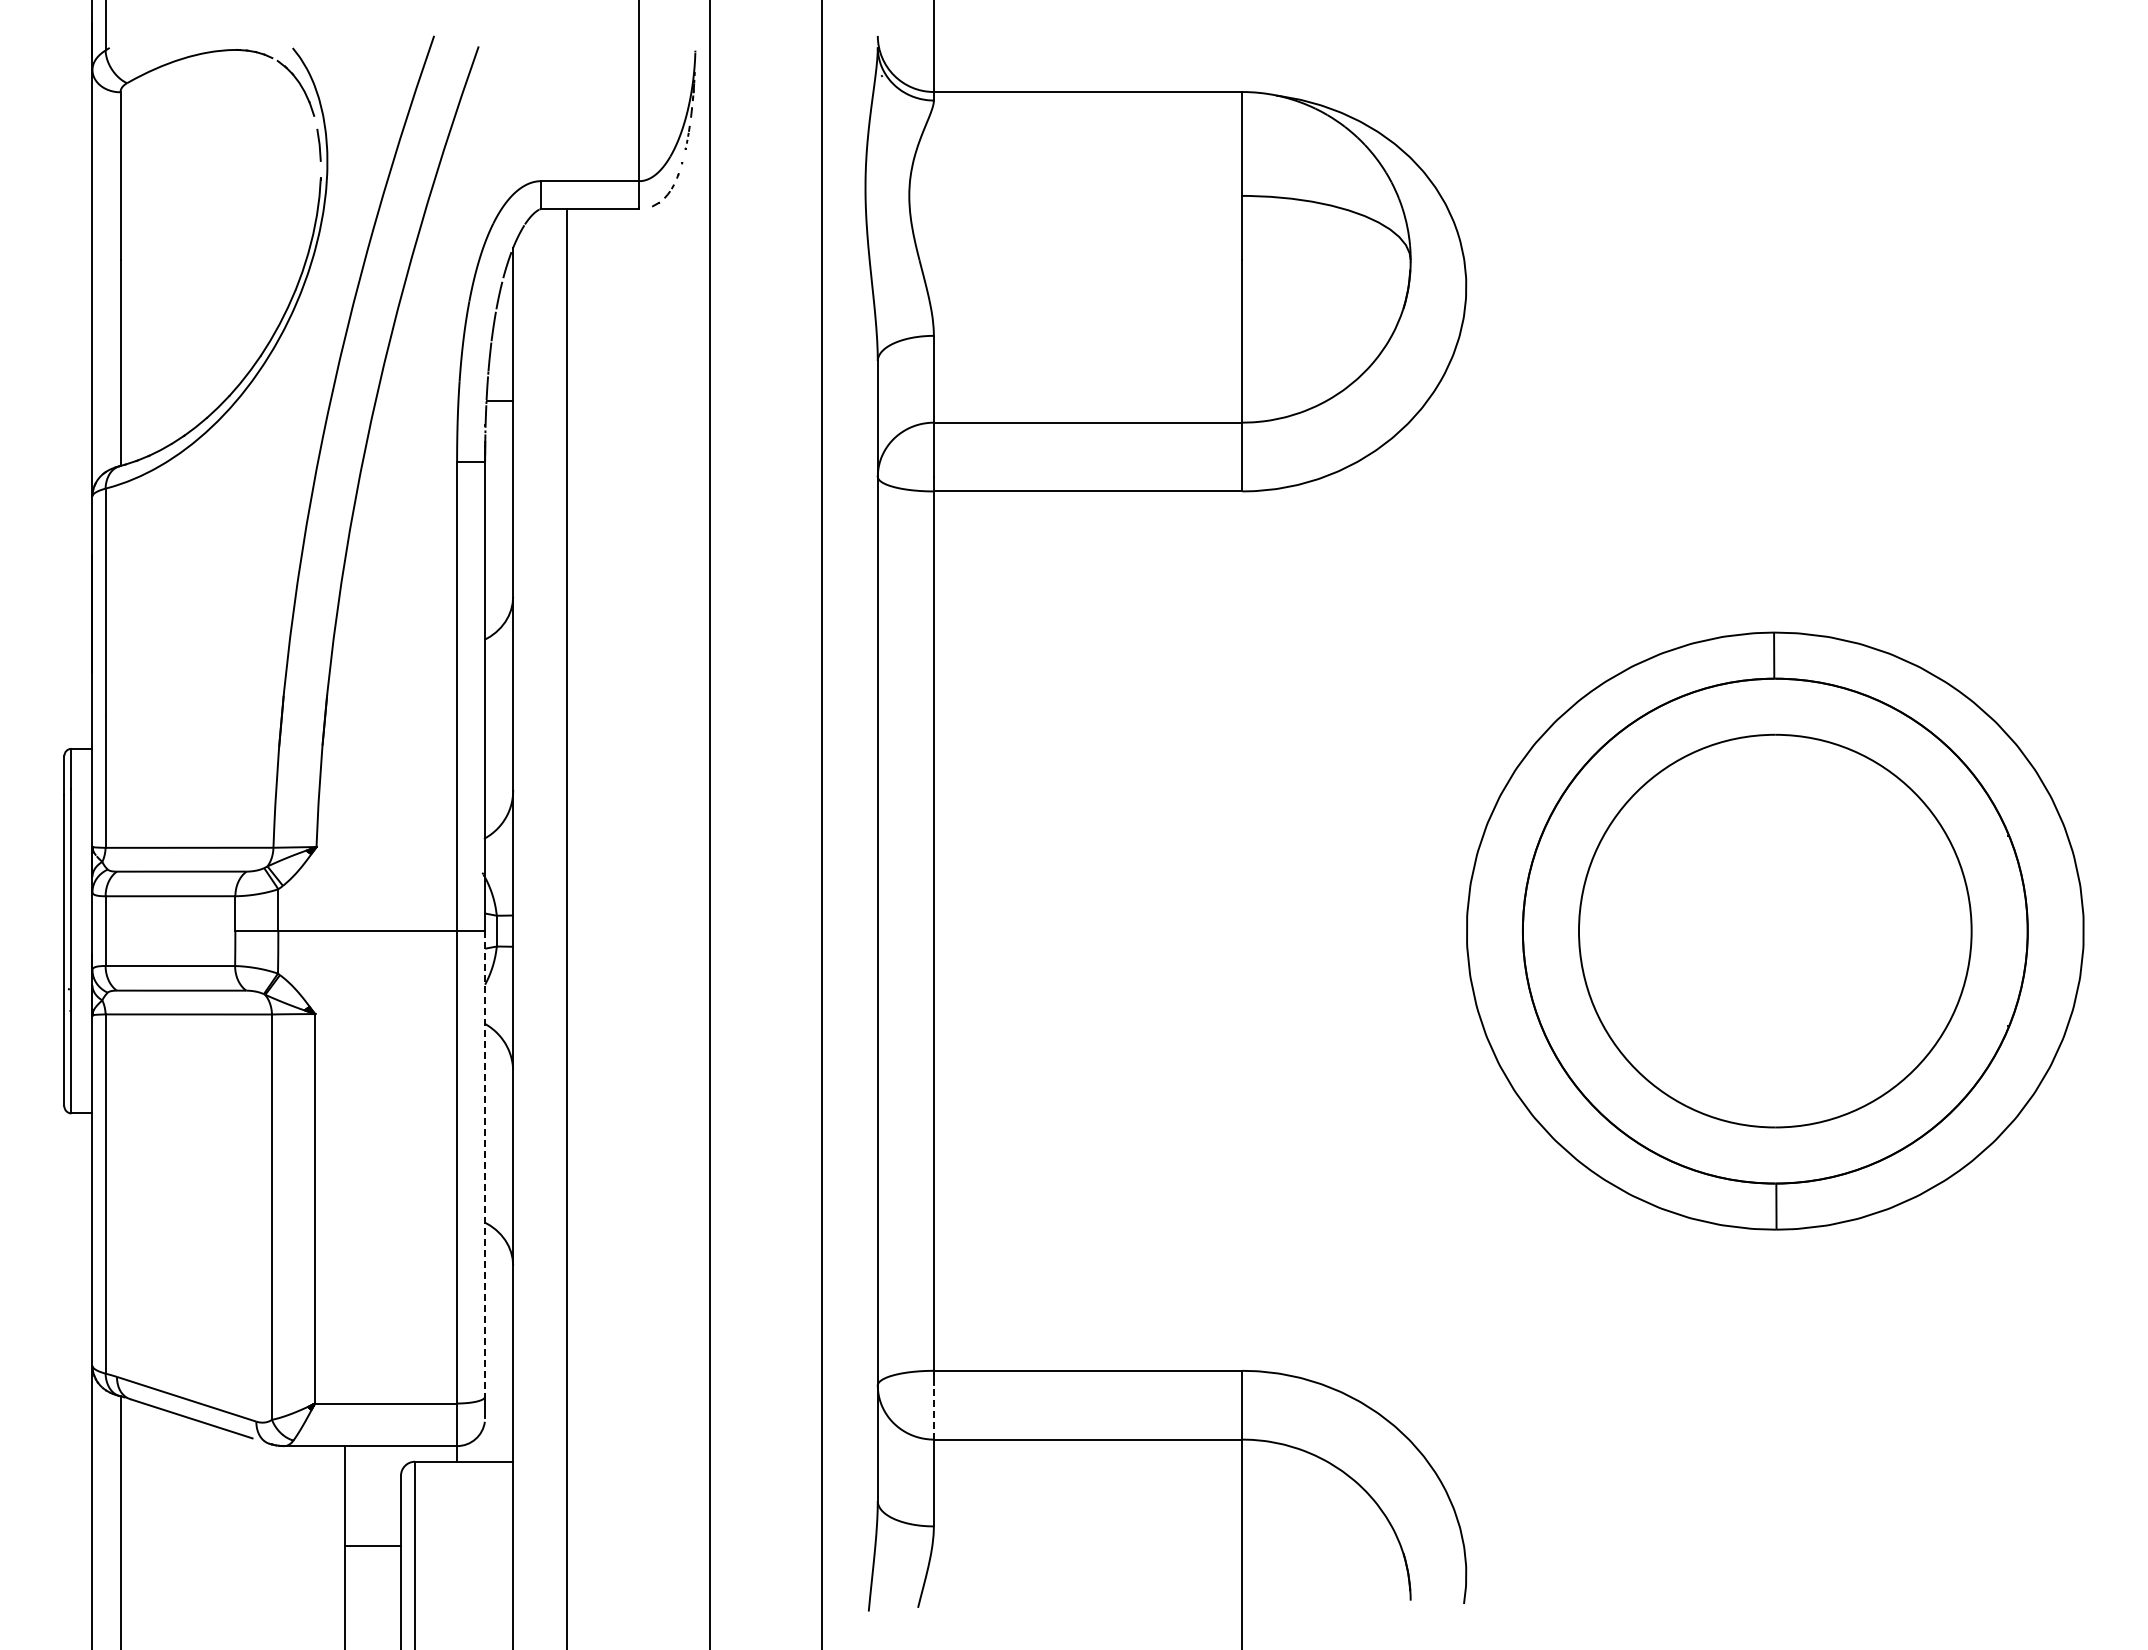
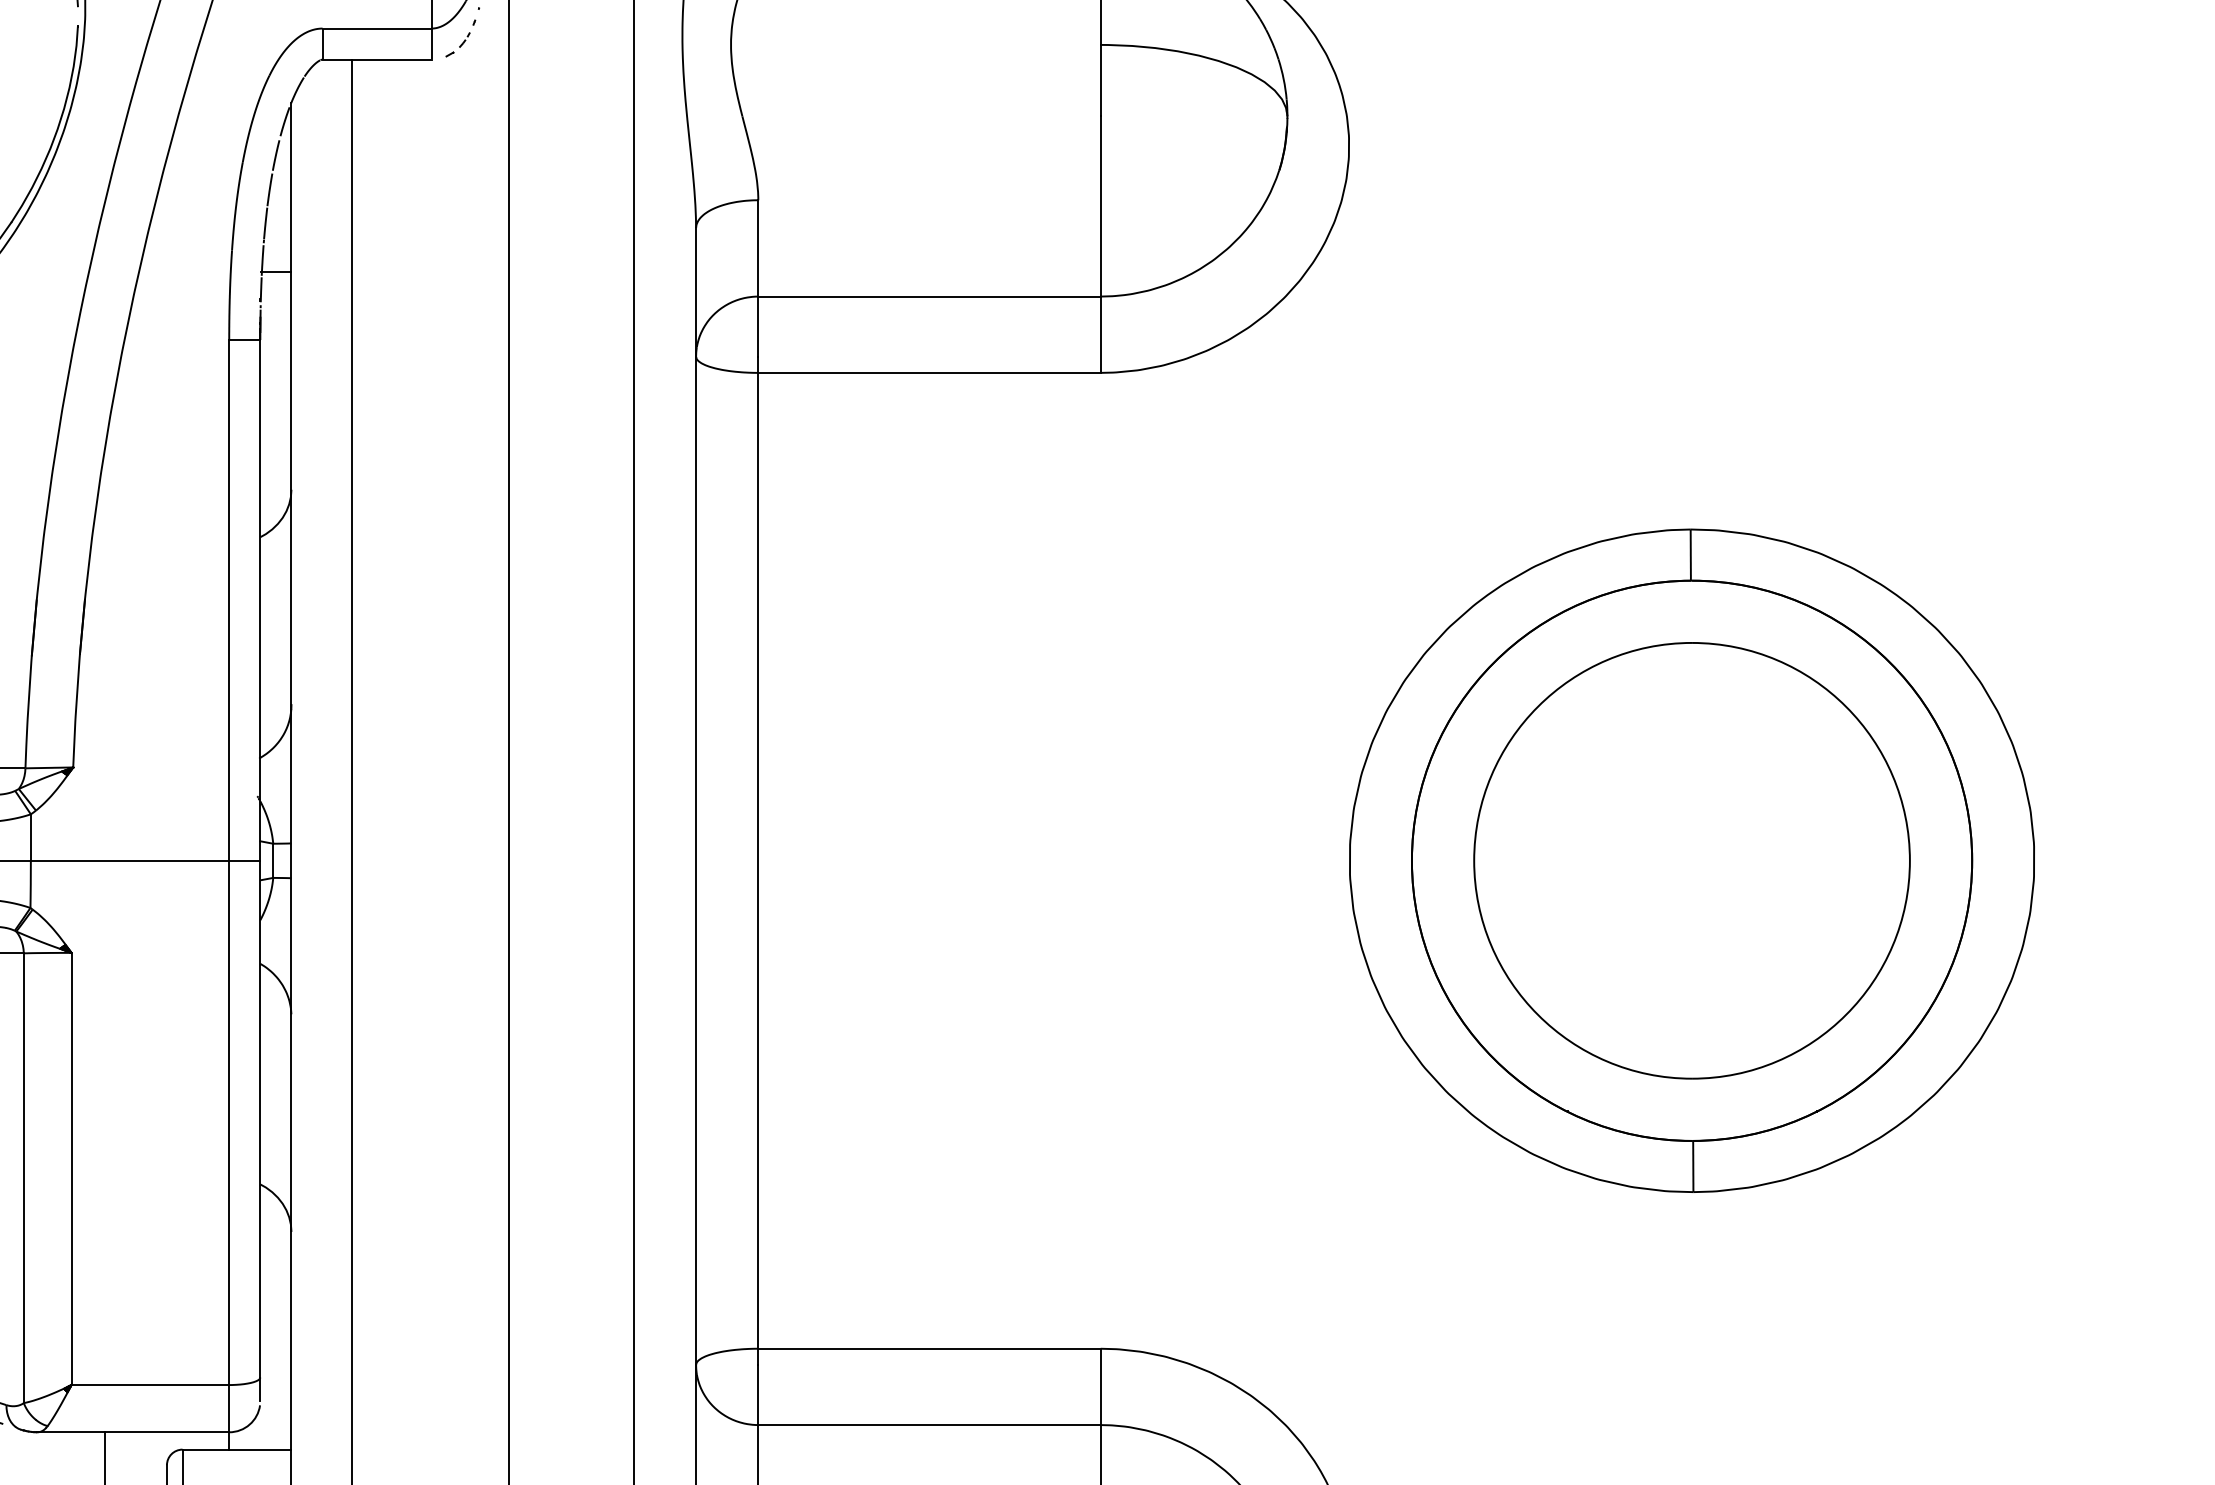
line: (485, 1163) -> (260, 1118), dashed -> solid
line: (933, 1412) -> (757, 1394), dashed -> solid

